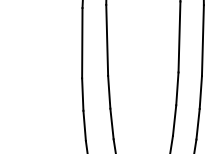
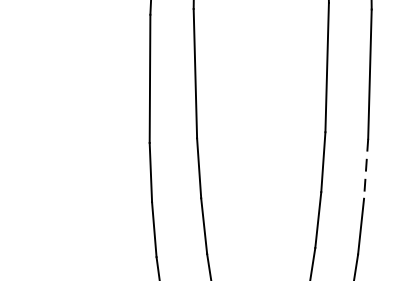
line: (200, 93) -> (365, 170), solid -> dashed

